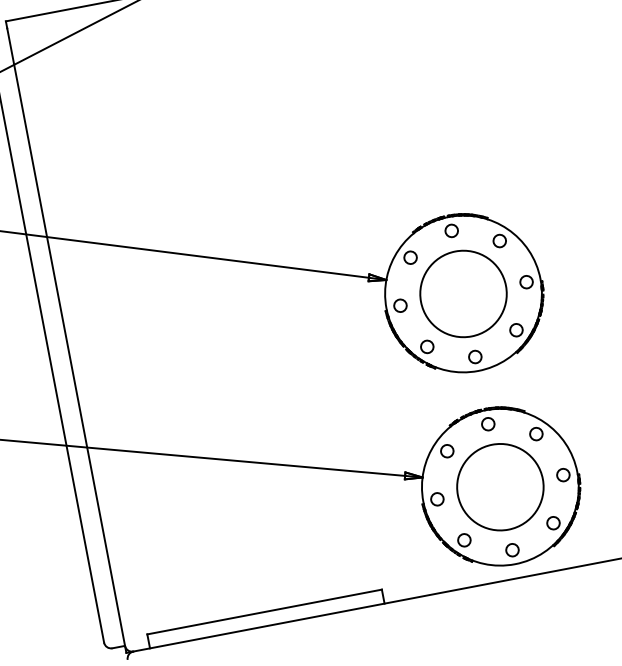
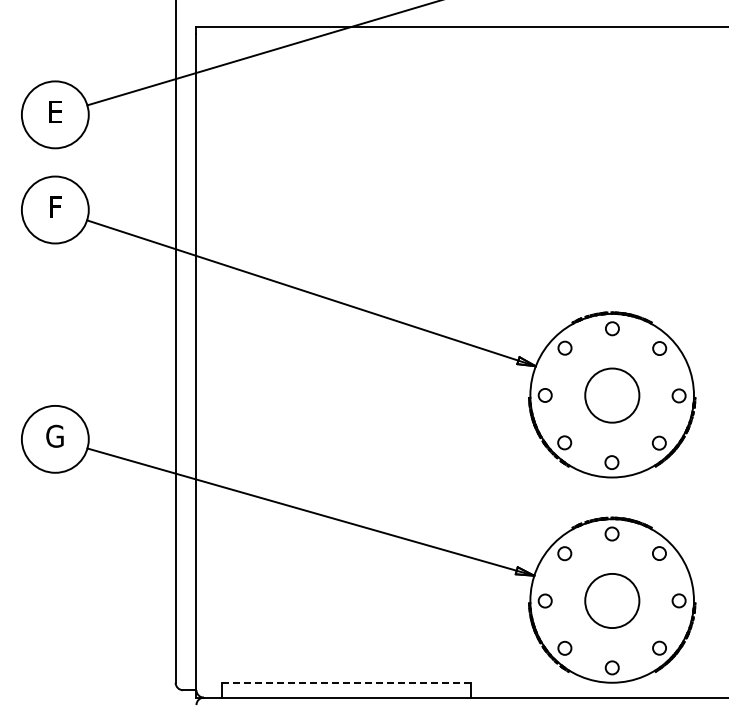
circle: (463, 293) -> (612, 395), size x0.6
circle: (500, 486) -> (612, 600), size x0.6
line: (264, 611) -> (346, 682), solid -> dashed

